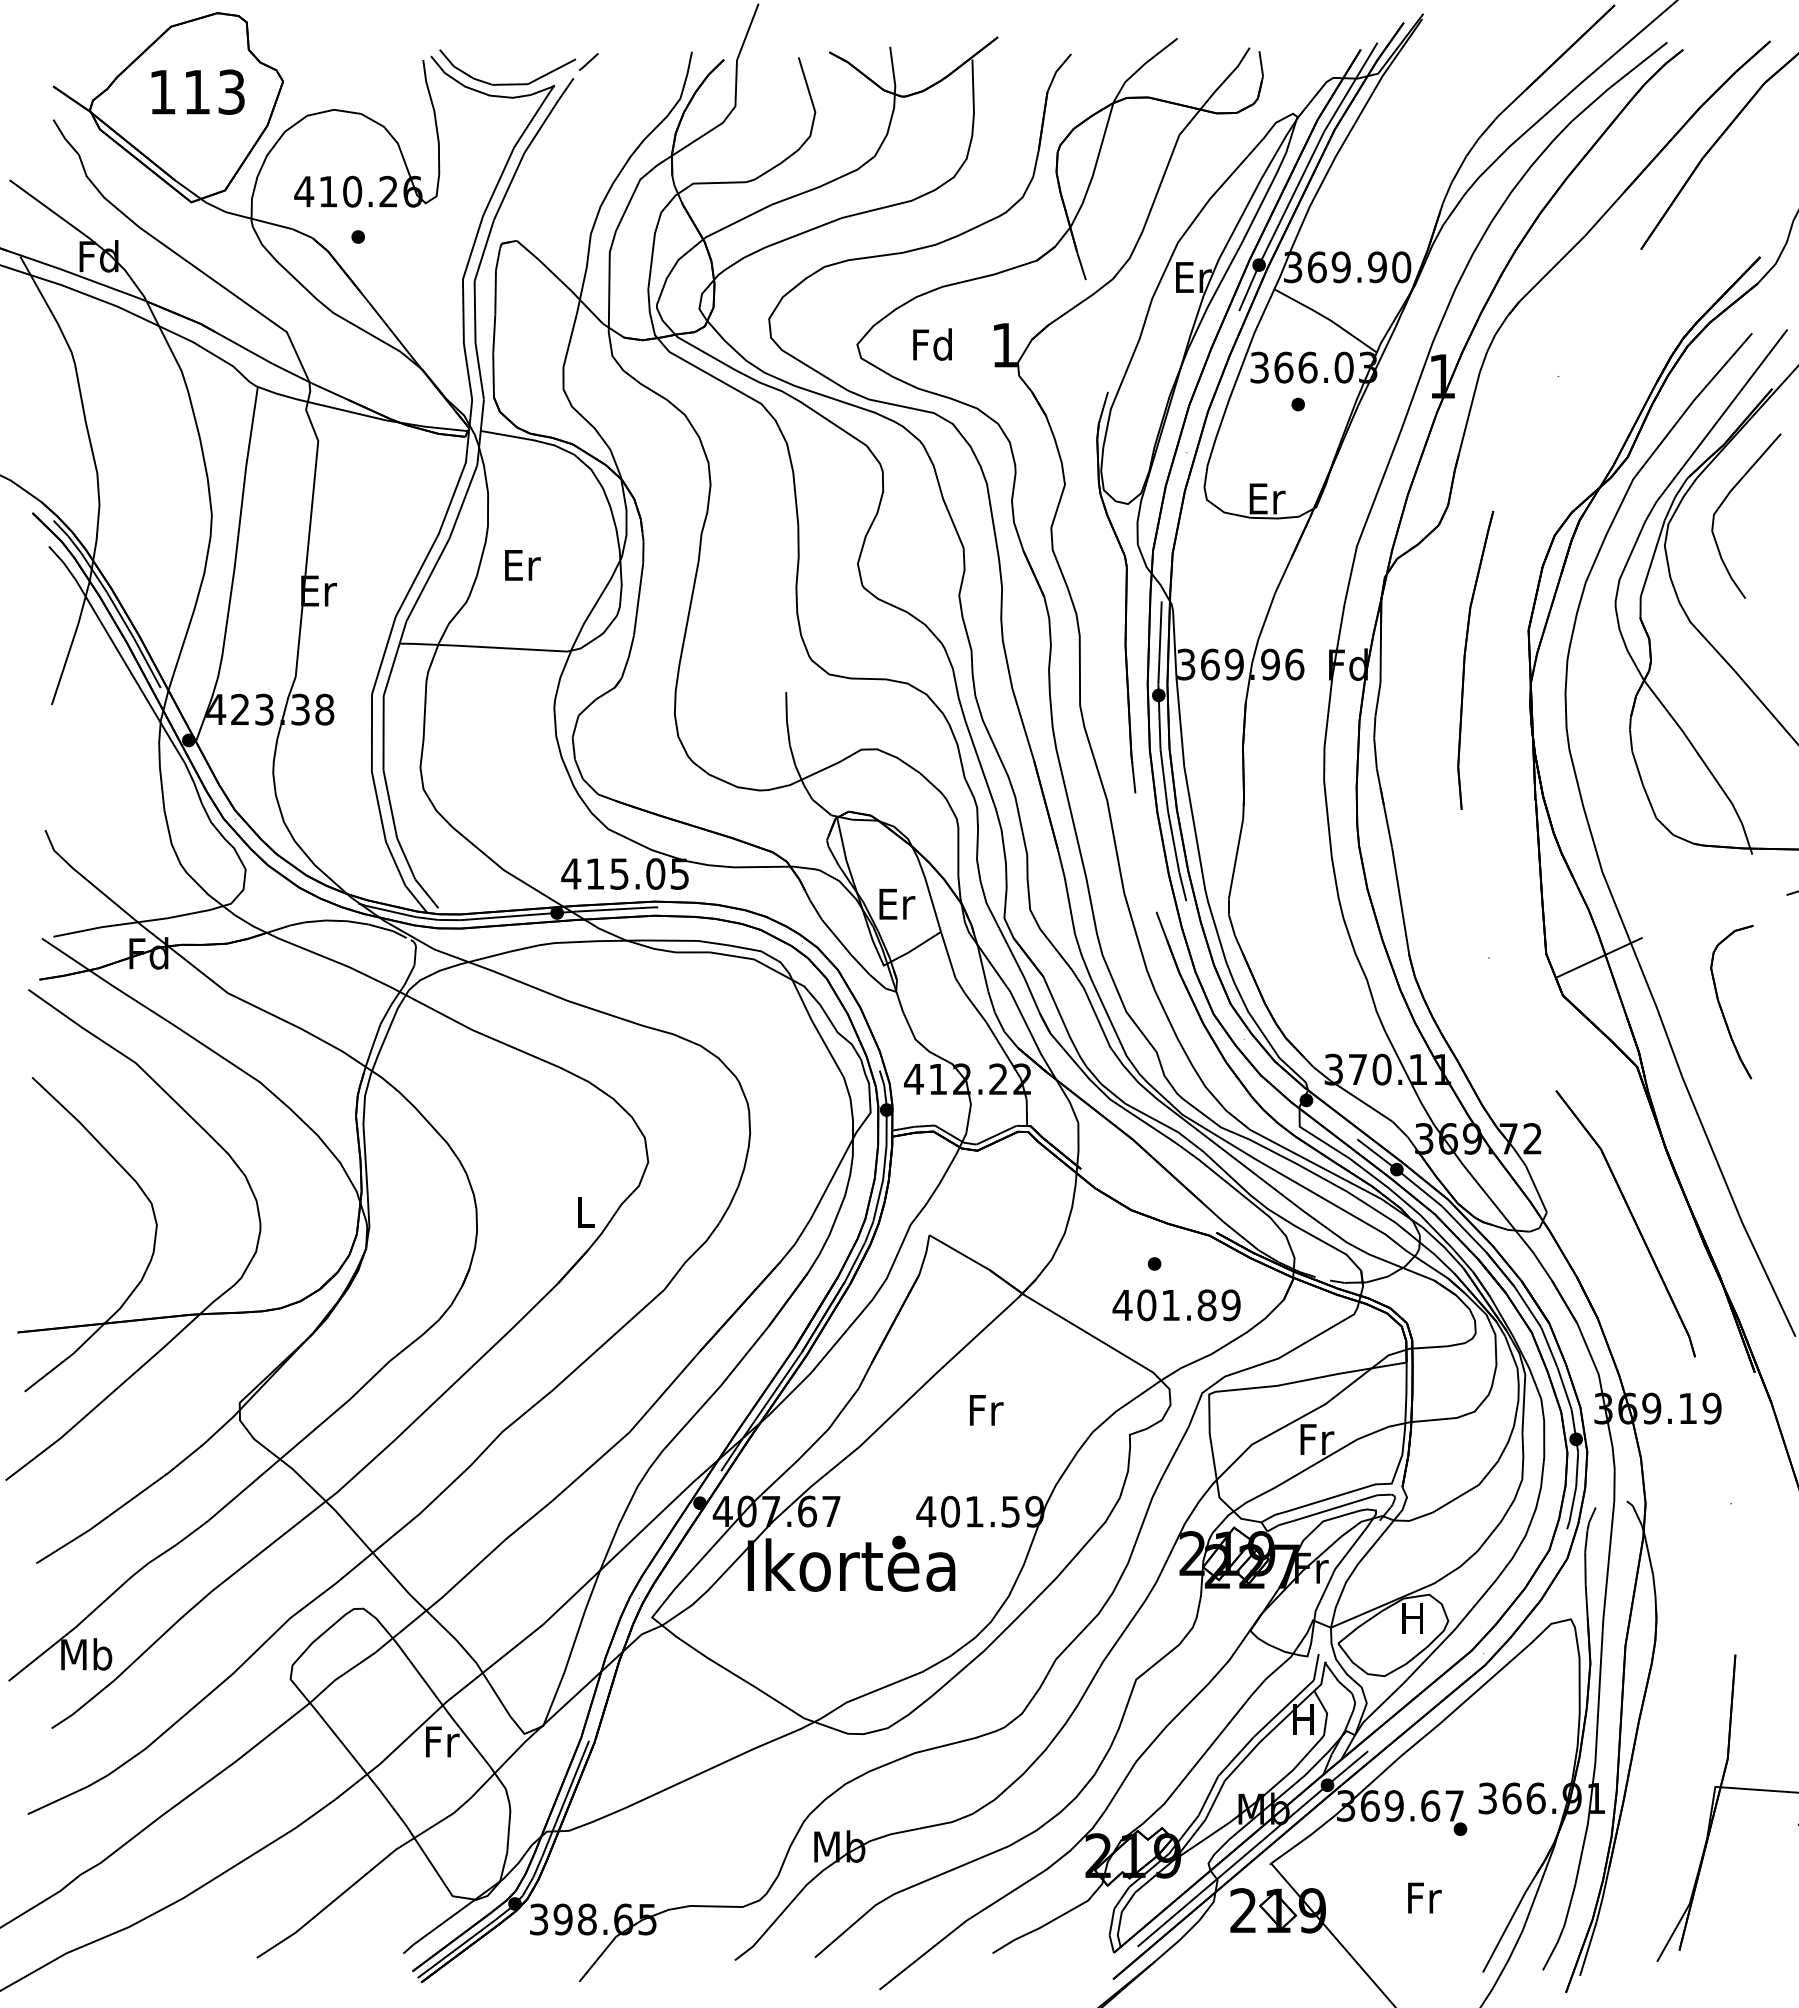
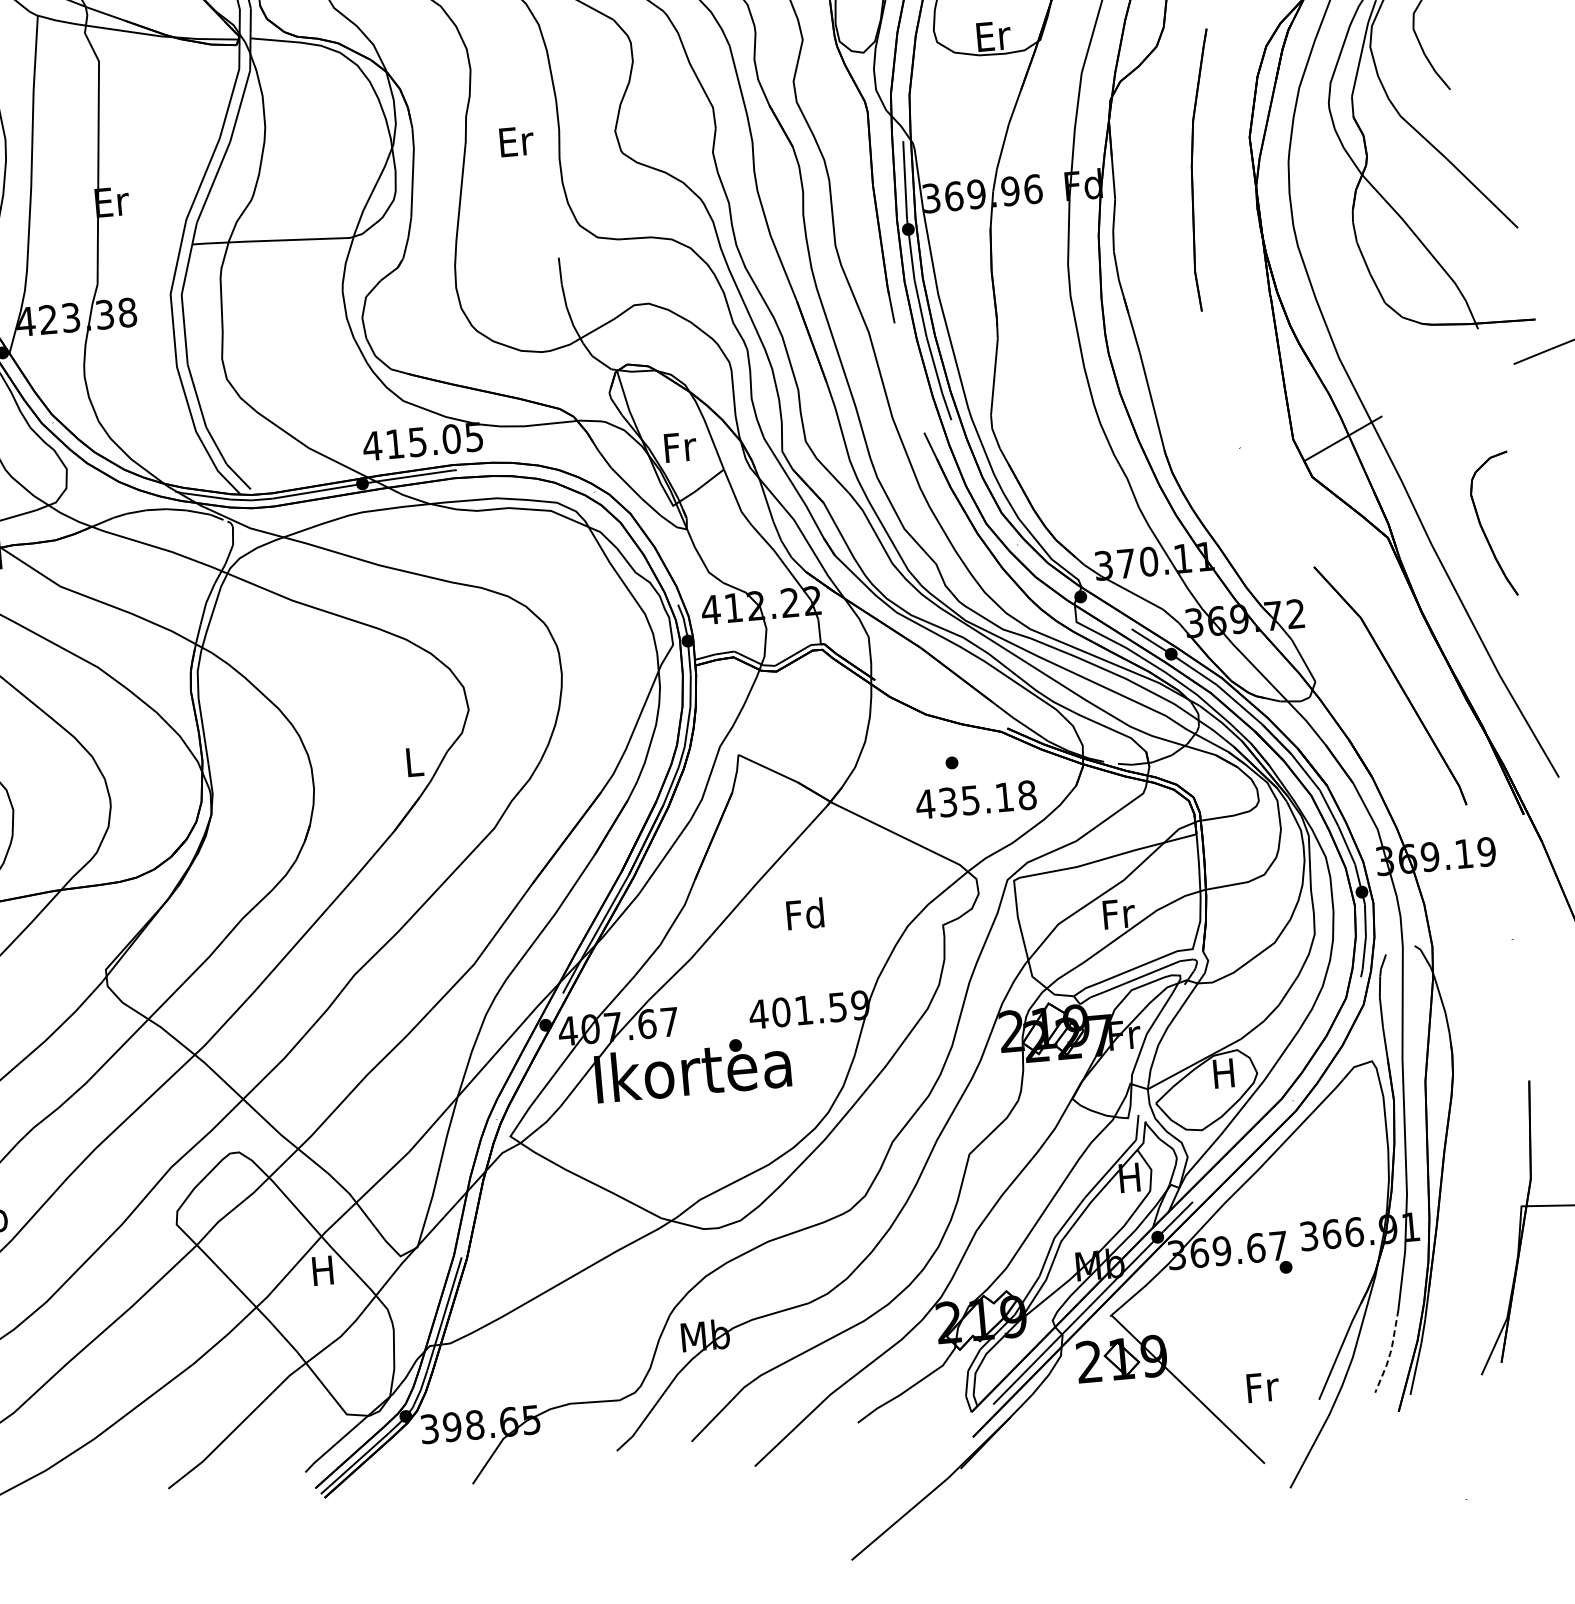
text: (522, 565) -> (516, 141), moved
text: (897, 904) -> (680, 447), Er -> Fr
part: (1721, 1006) -> (1483, 529), moved
text: (1188, 1305) -> (987, 799), 401.89 -> 435.18
text: (984, 1409) -> (804, 913), Fr -> Fd
text: (442, 1741) -> (324, 1270), Fr -> H
text: (1424, 1897) -> (1262, 1386), moved
line: (1562, 1929) -> (1390, 1352), solid -> dashed

